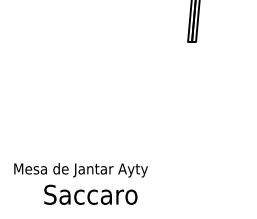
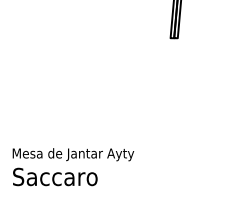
text: (91, 194) -> (55, 176), moved

